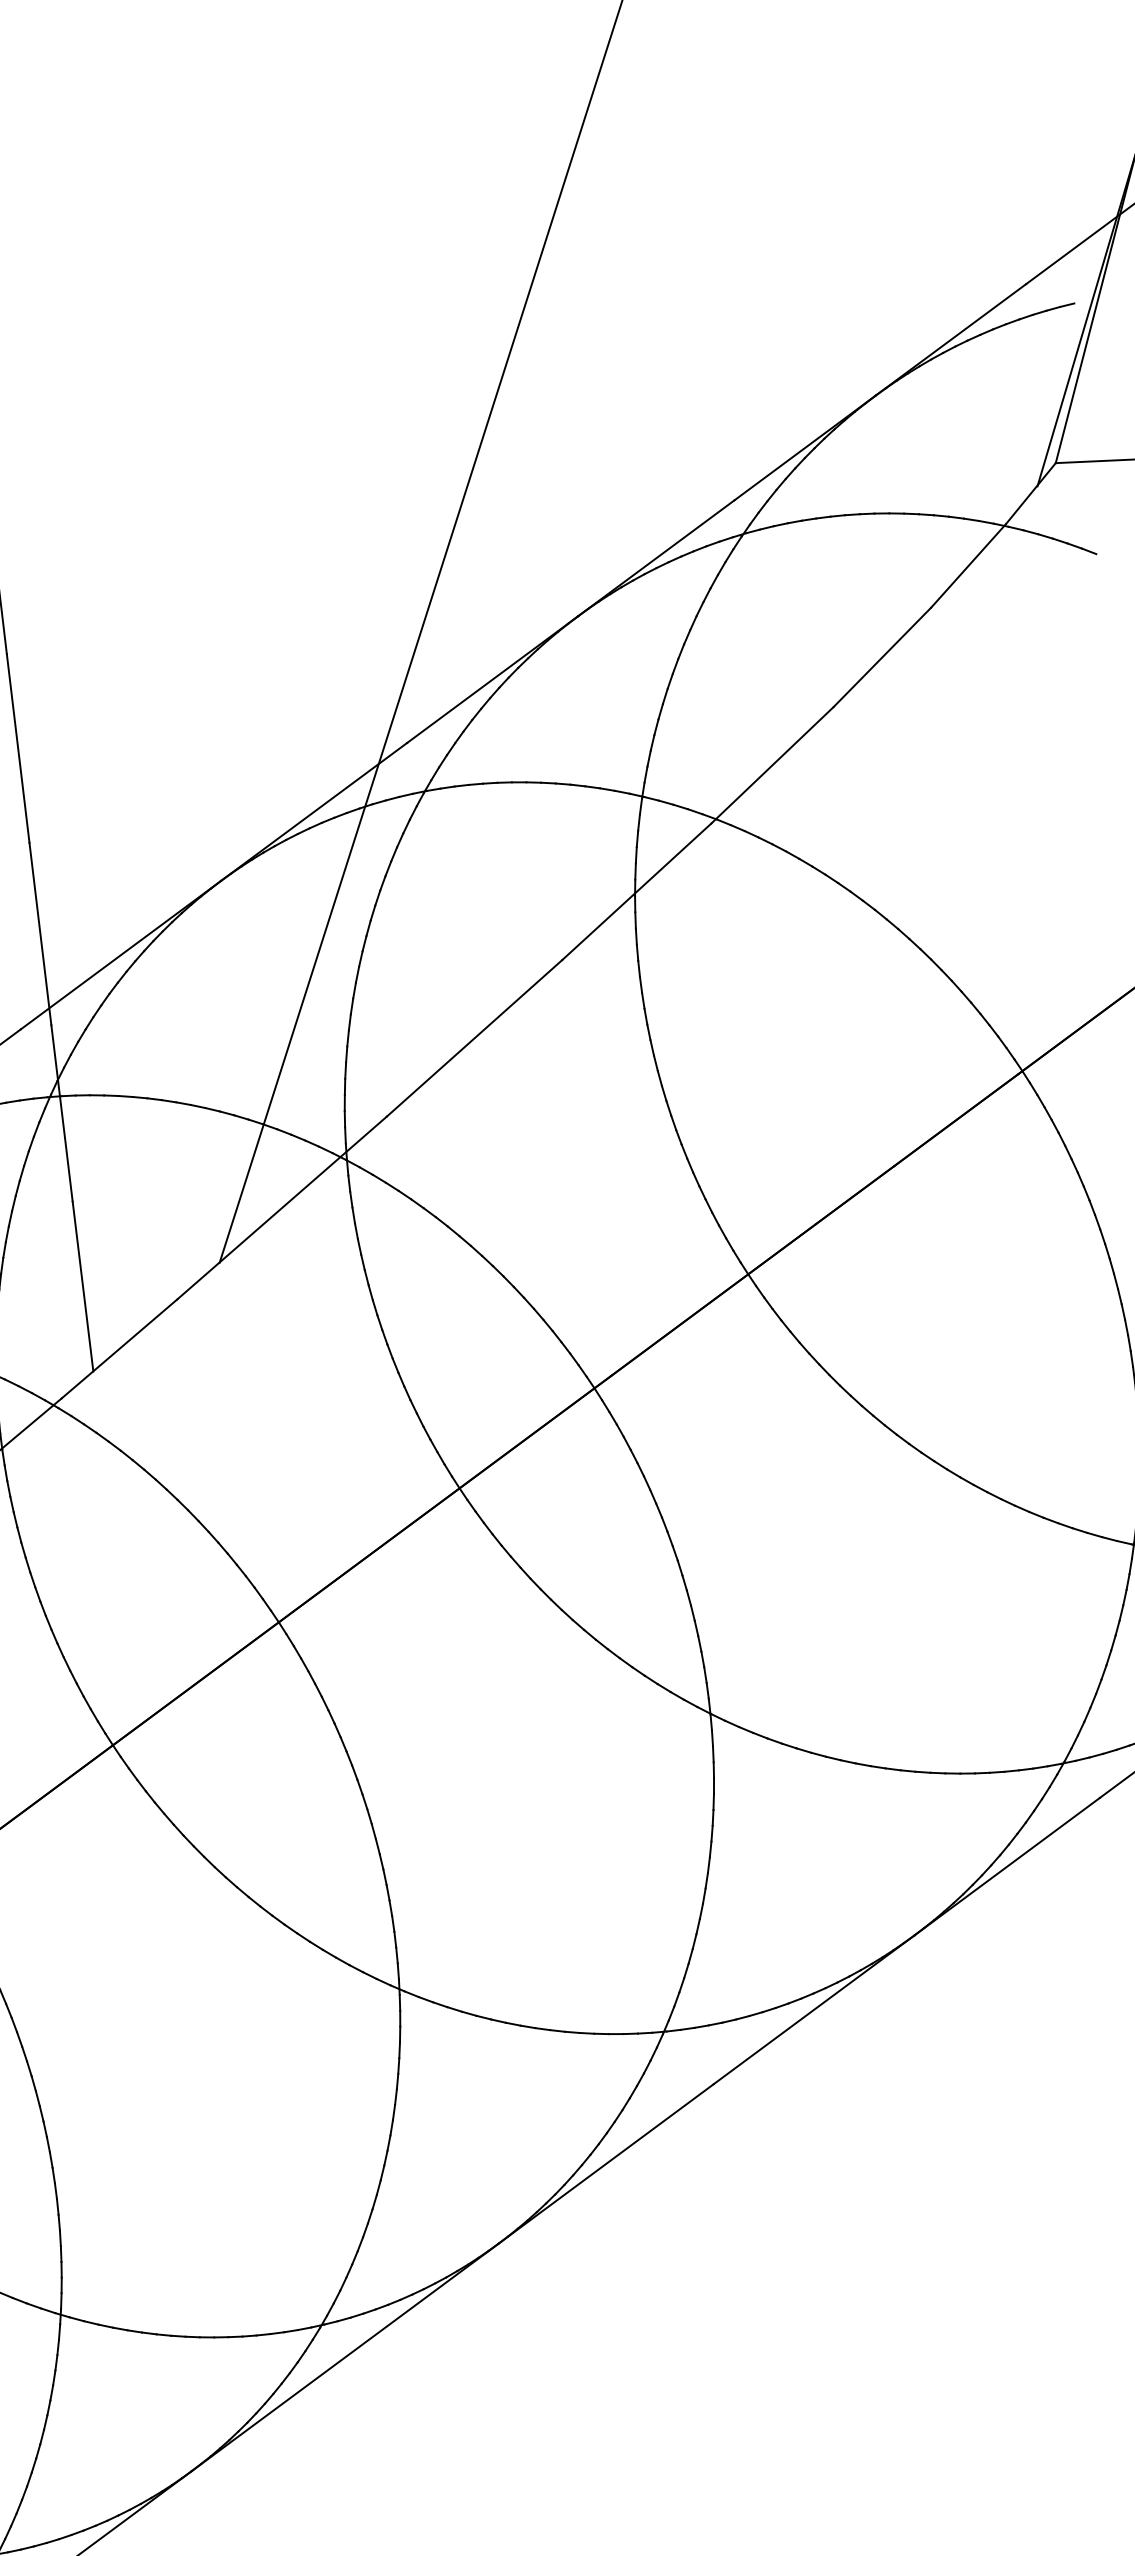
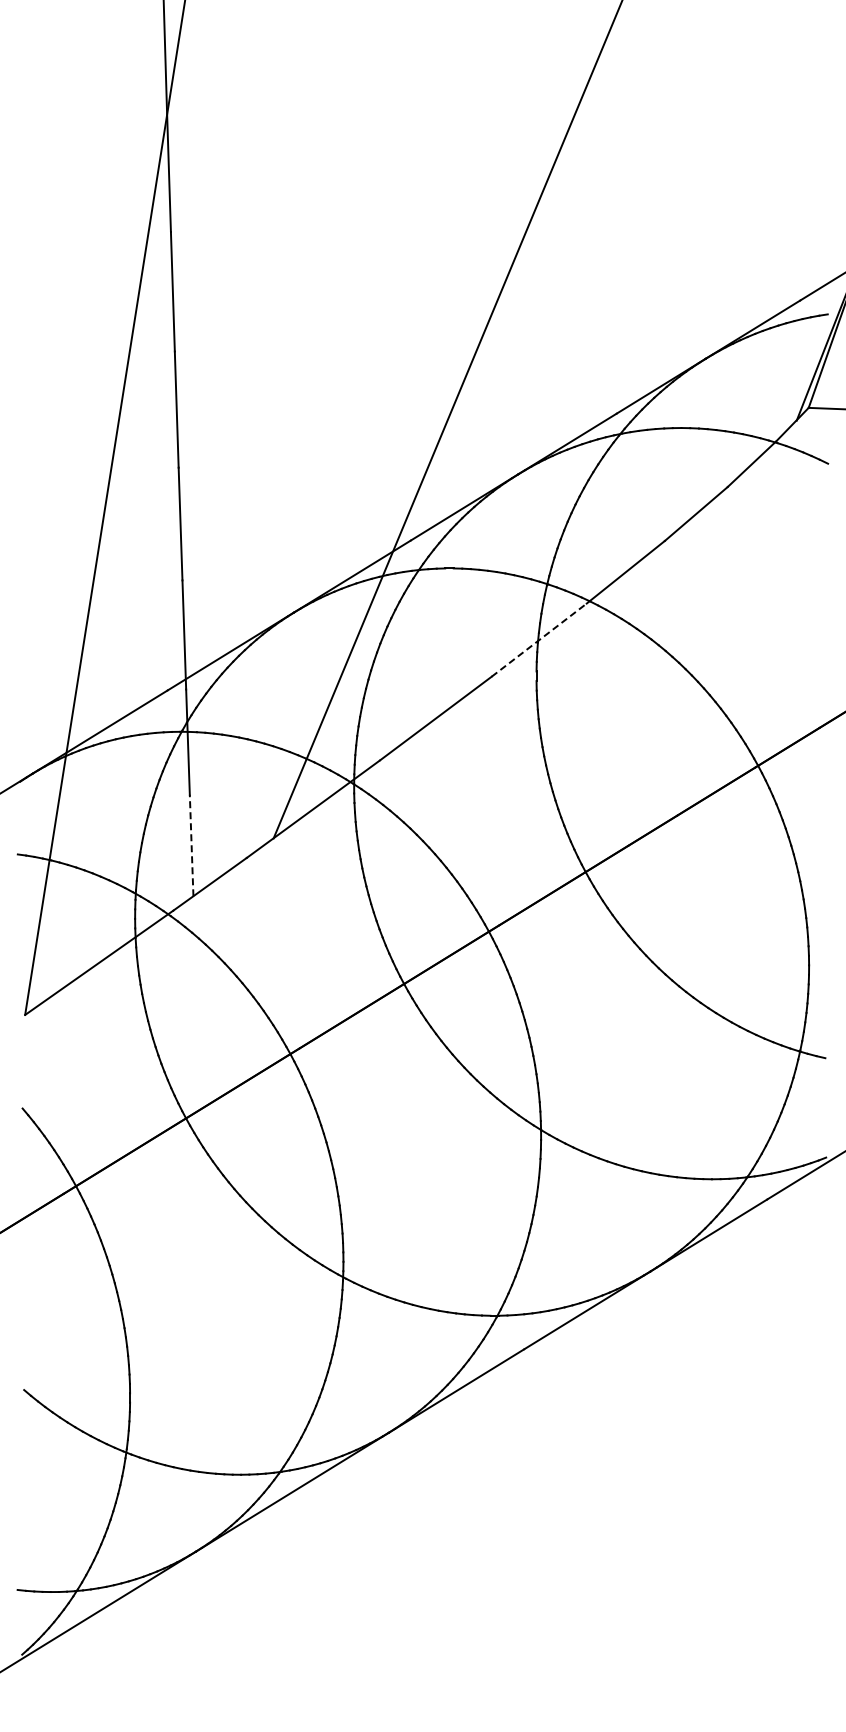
line: (637, 892) -> (539, 640), solid -> dashed
line: (82, 1286) -> (191, 845), solid -> dashed

